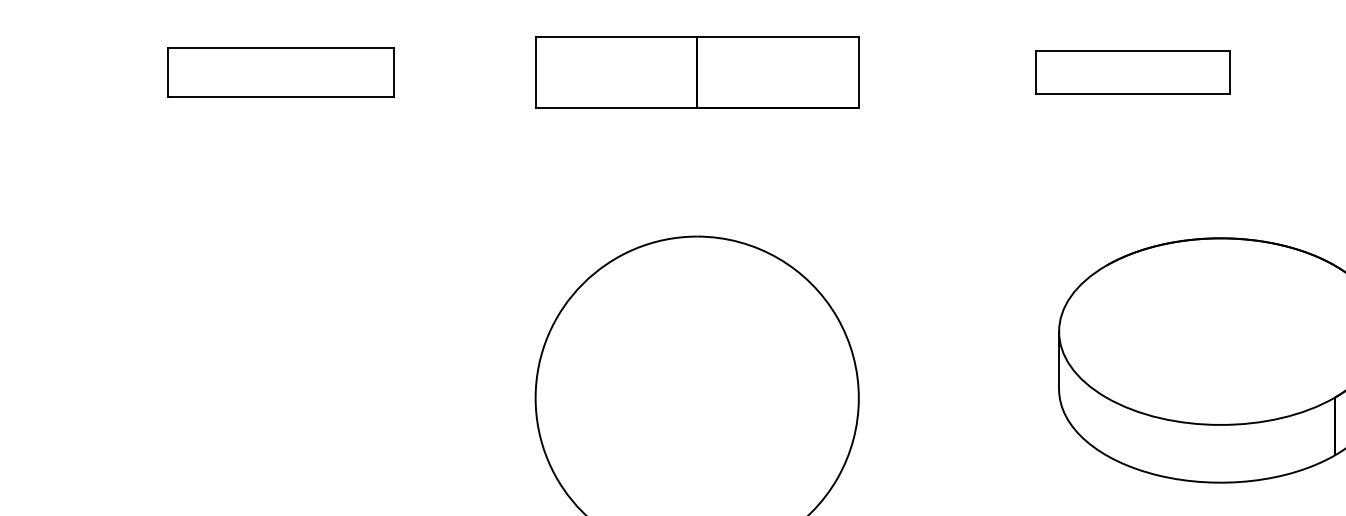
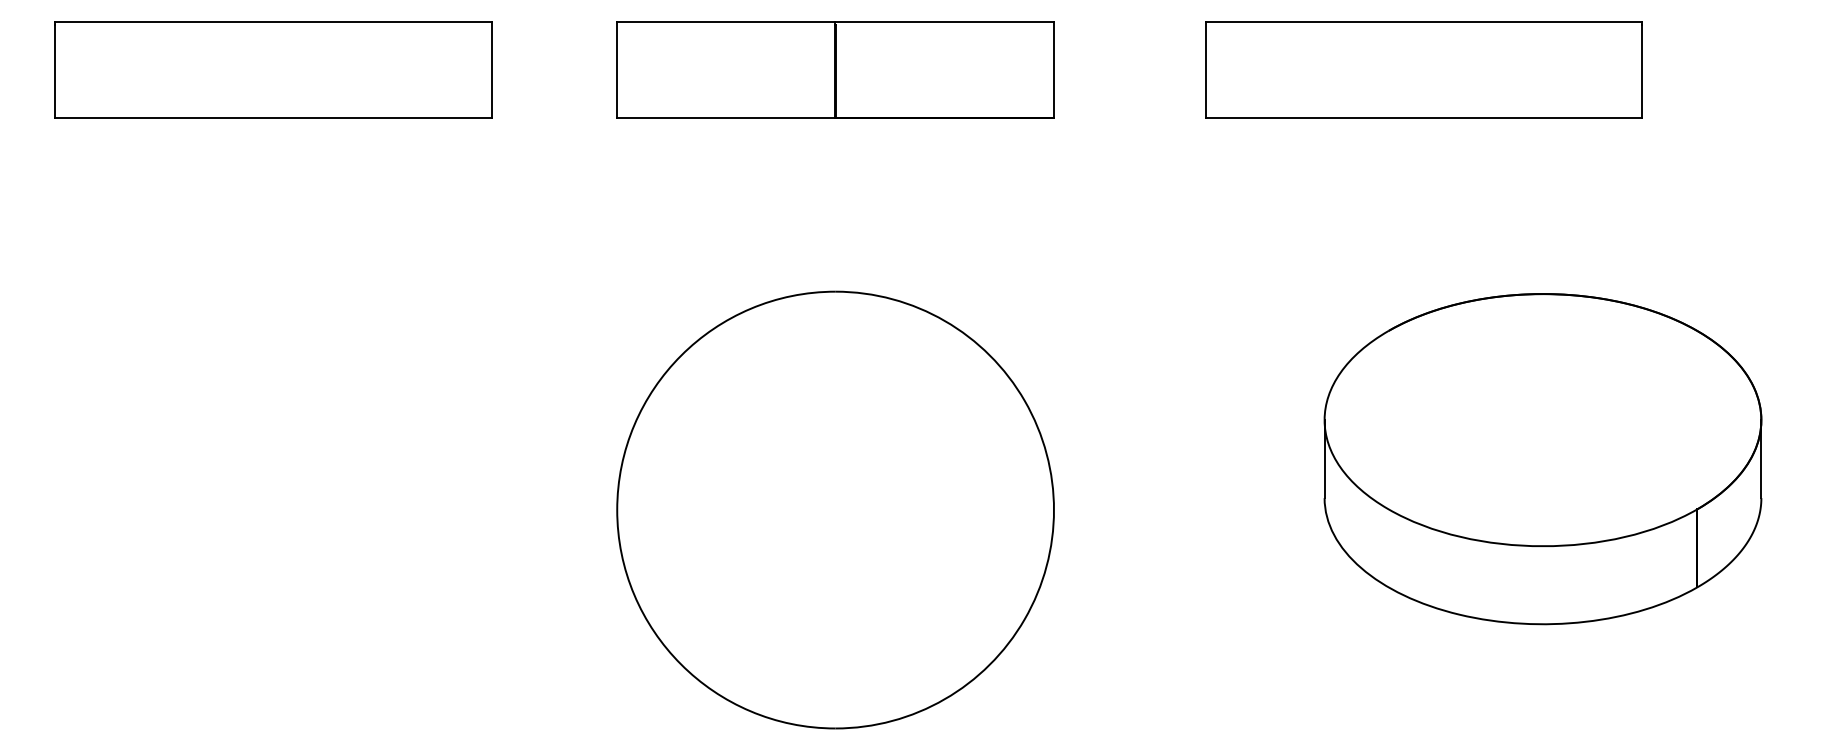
part: (281, 72) -> (273, 69), size x1.43
part: (1132, 72) -> (1423, 69), size x1.67

